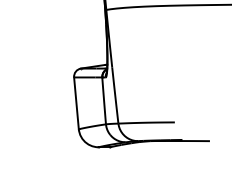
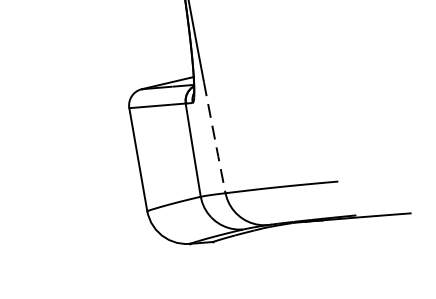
line: (115, 96) -> (215, 139), solid -> dashed

